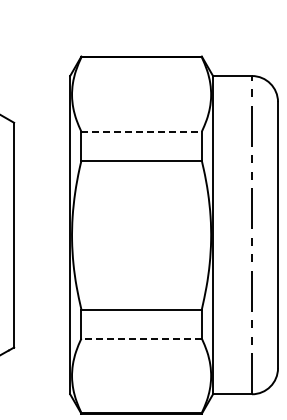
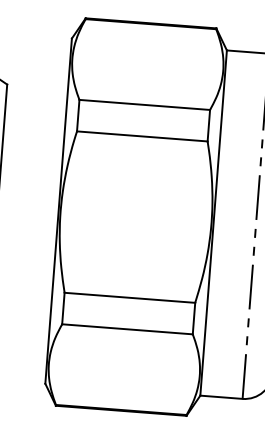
line: (142, 131) -> (145, 104), dashed -> solid
line: (141, 338) -> (127, 329), dashed -> solid

